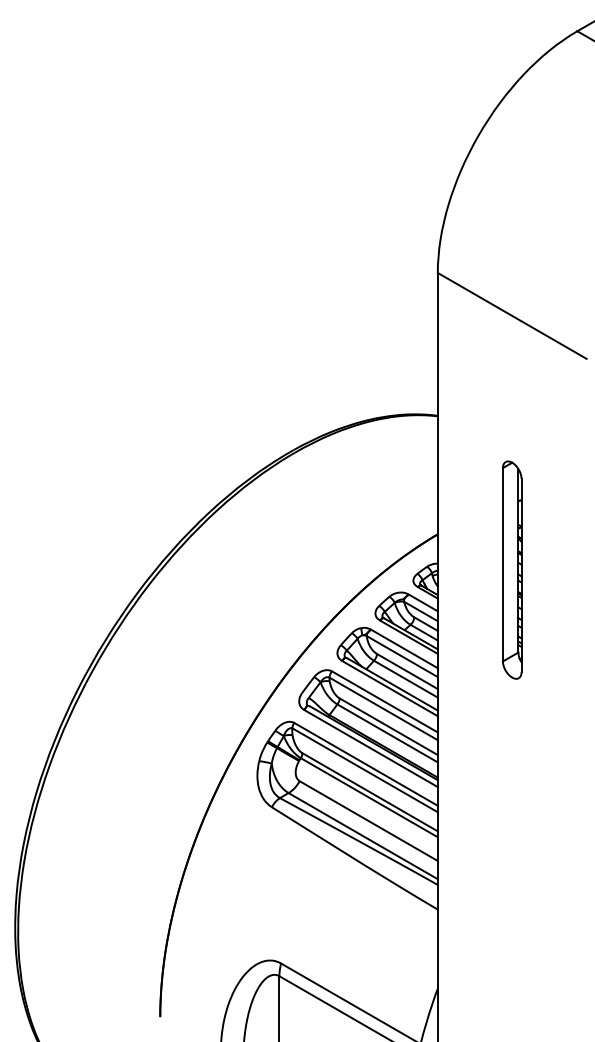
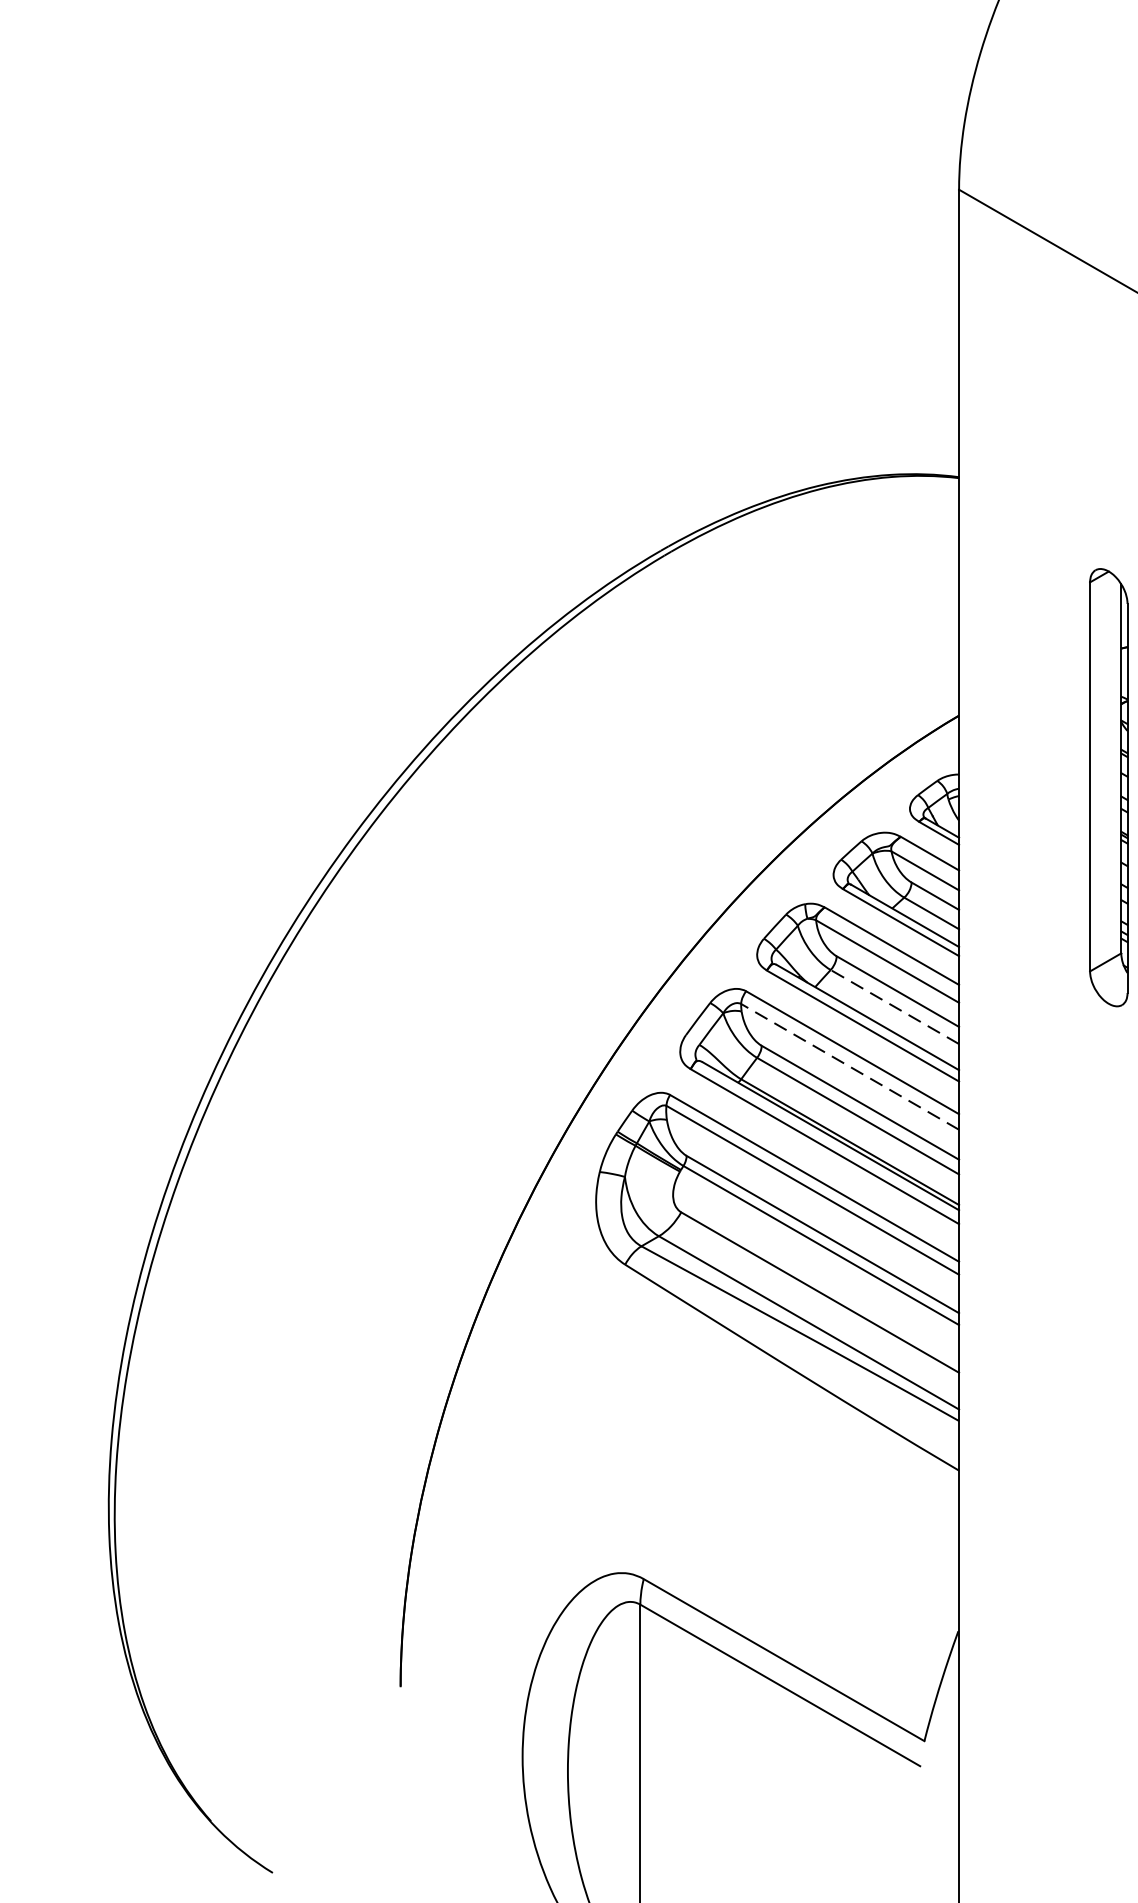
line: (405, 679) -> (894, 1007), solid -> dashed
line: (383, 708) -> (849, 1066), solid -> dashed

